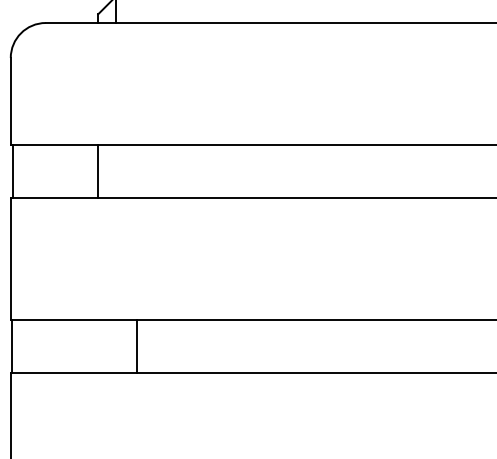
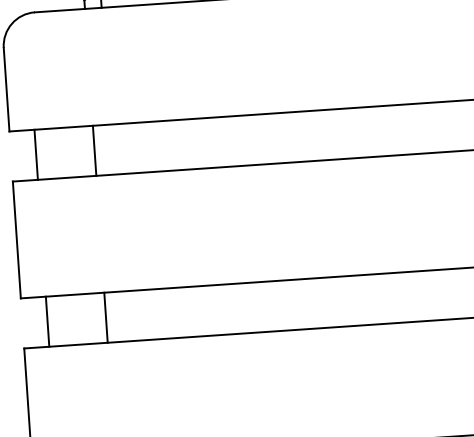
line: (13, 171) -> (36, 154), moved
line: (12, 346) -> (48, 321), moved
line: (137, 346) -> (106, 317), moved

